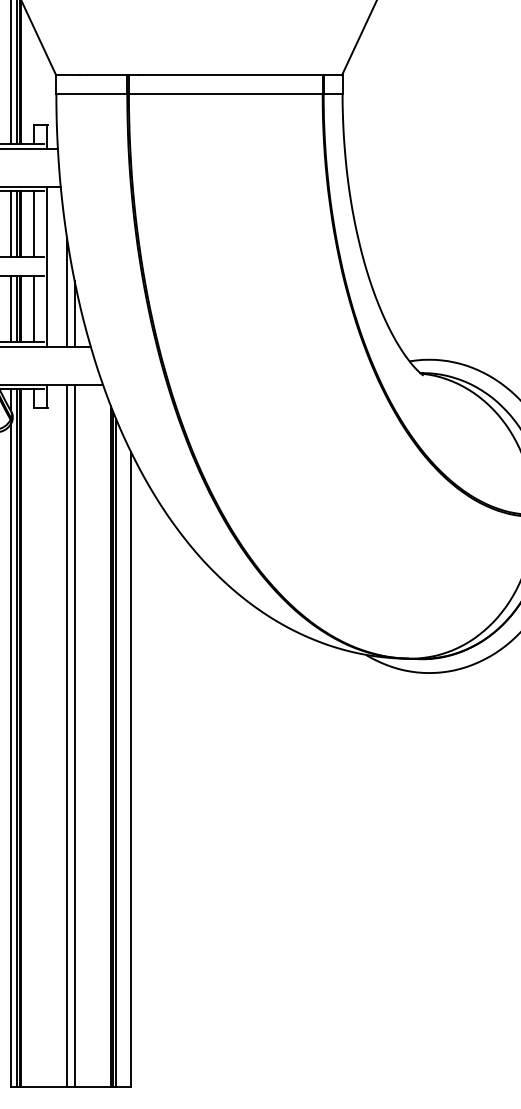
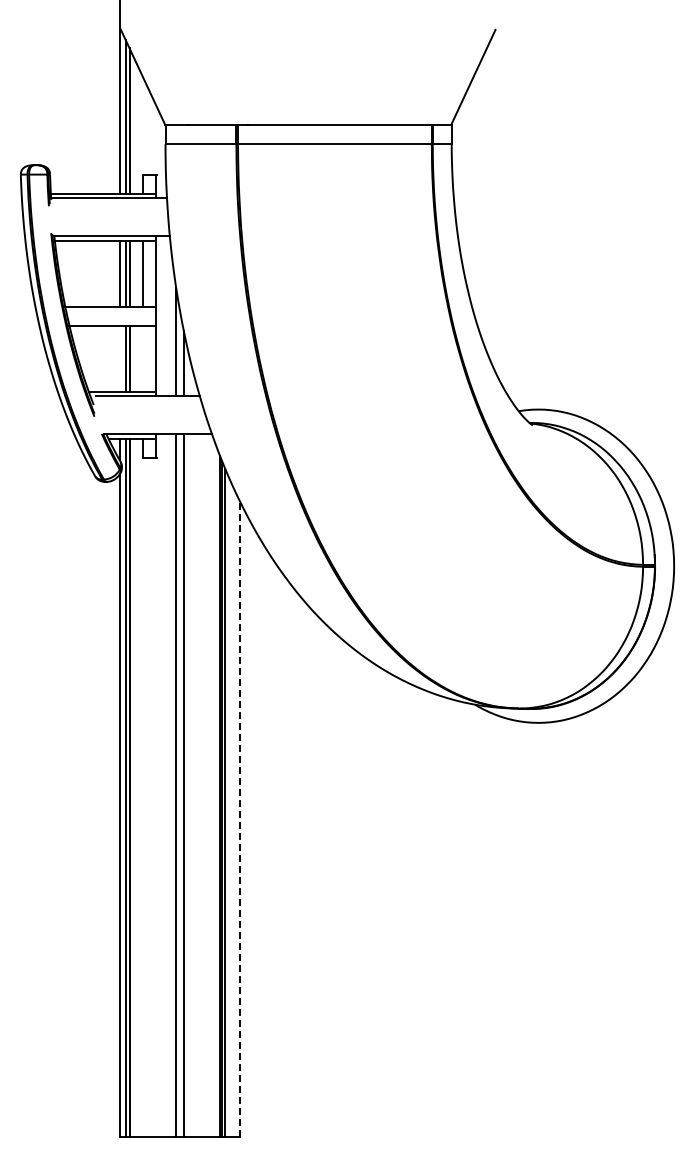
line: (10, 308) -> (119, 358), removed
line: (33, 308) -> (142, 358), removed
line: (131, 769) -> (240, 819), solid -> dashed

